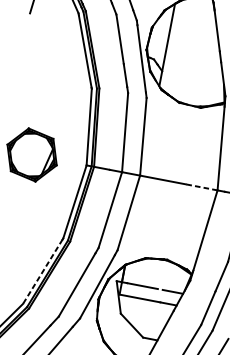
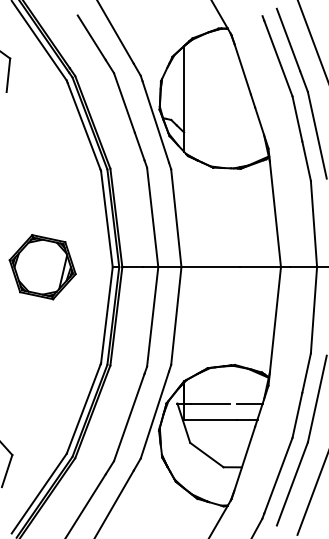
line: (201, 187) -> (260, 267), dashed -> solid
line: (42, 271) -> (83, 409), dashed -> solid

